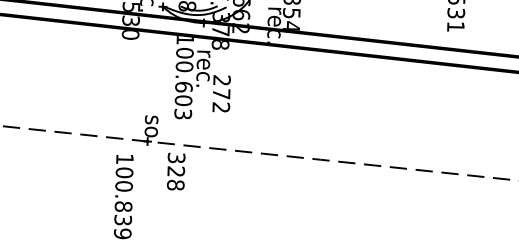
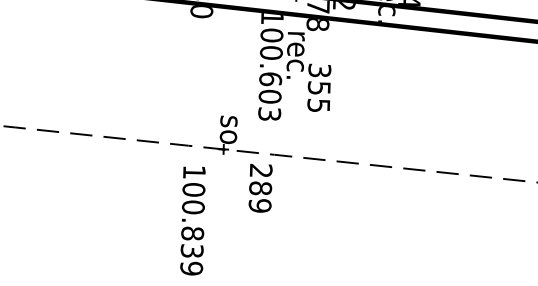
text: (221, 93) -> (319, 87), 272 -> 355
text: (175, 171) -> (259, 188), 328 -> 289

